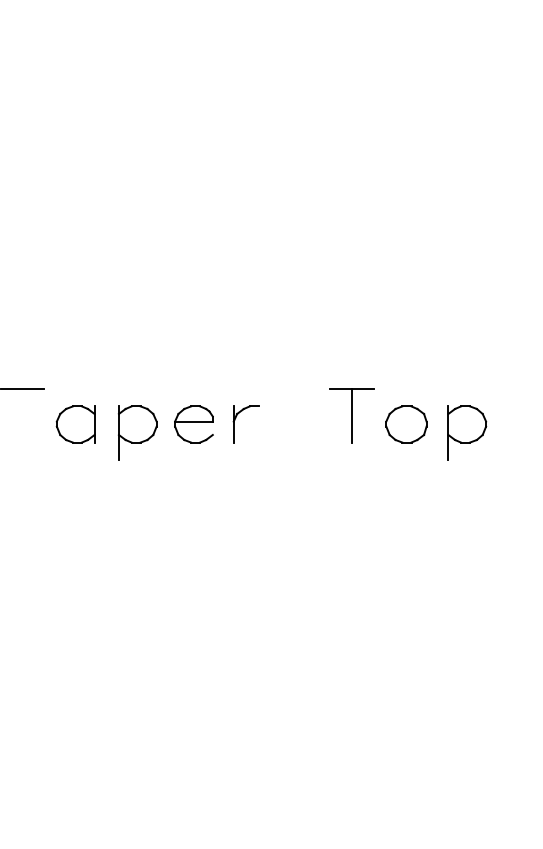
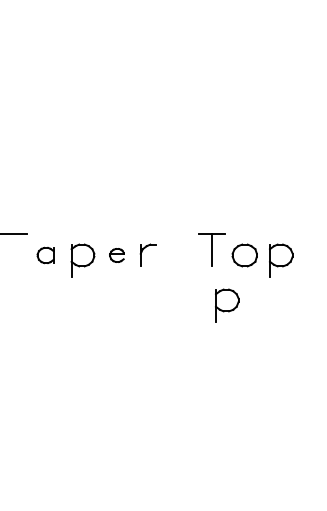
part: (75, 424) -> (45, 255), size x0.7
part: (193, 424) -> (116, 255), size x0.6
part: (377, 507) -> (227, 305), added

